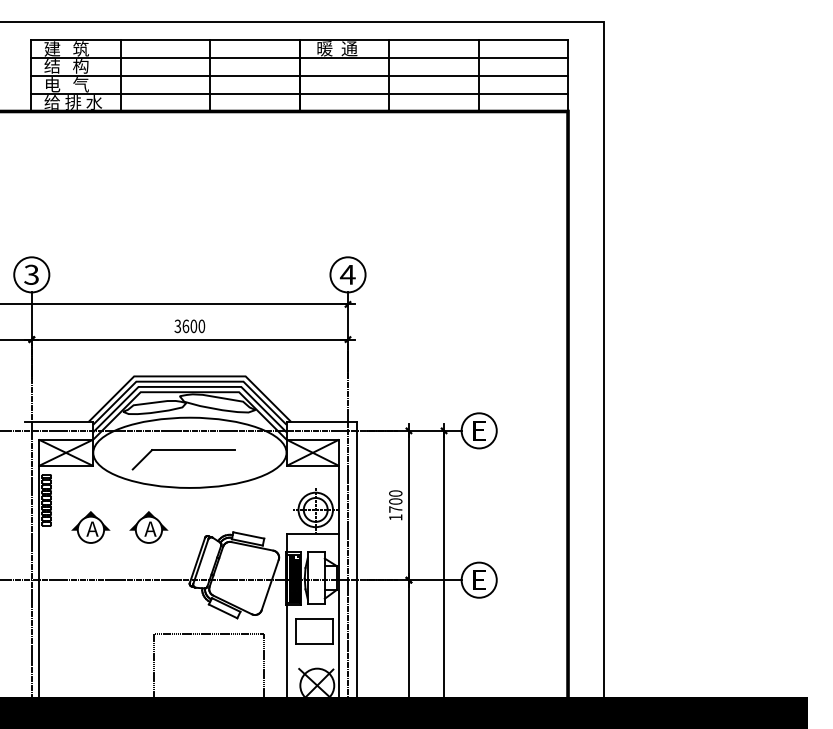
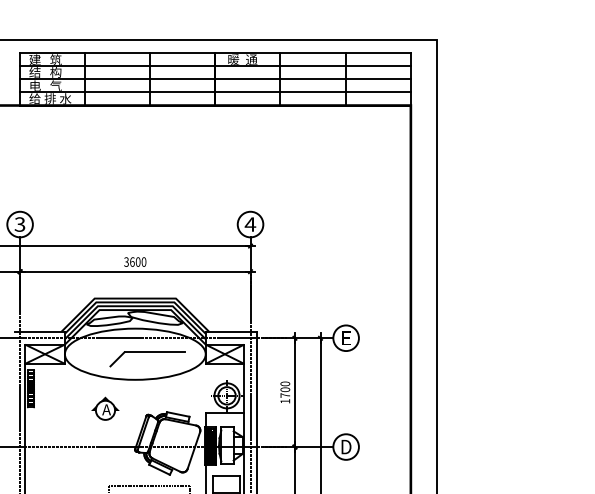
part: (183, 450) -> (147, 352), moved
part: (90, 527) -> (62, 408), removed
text: (479, 579) -> (346, 446), E -> D

